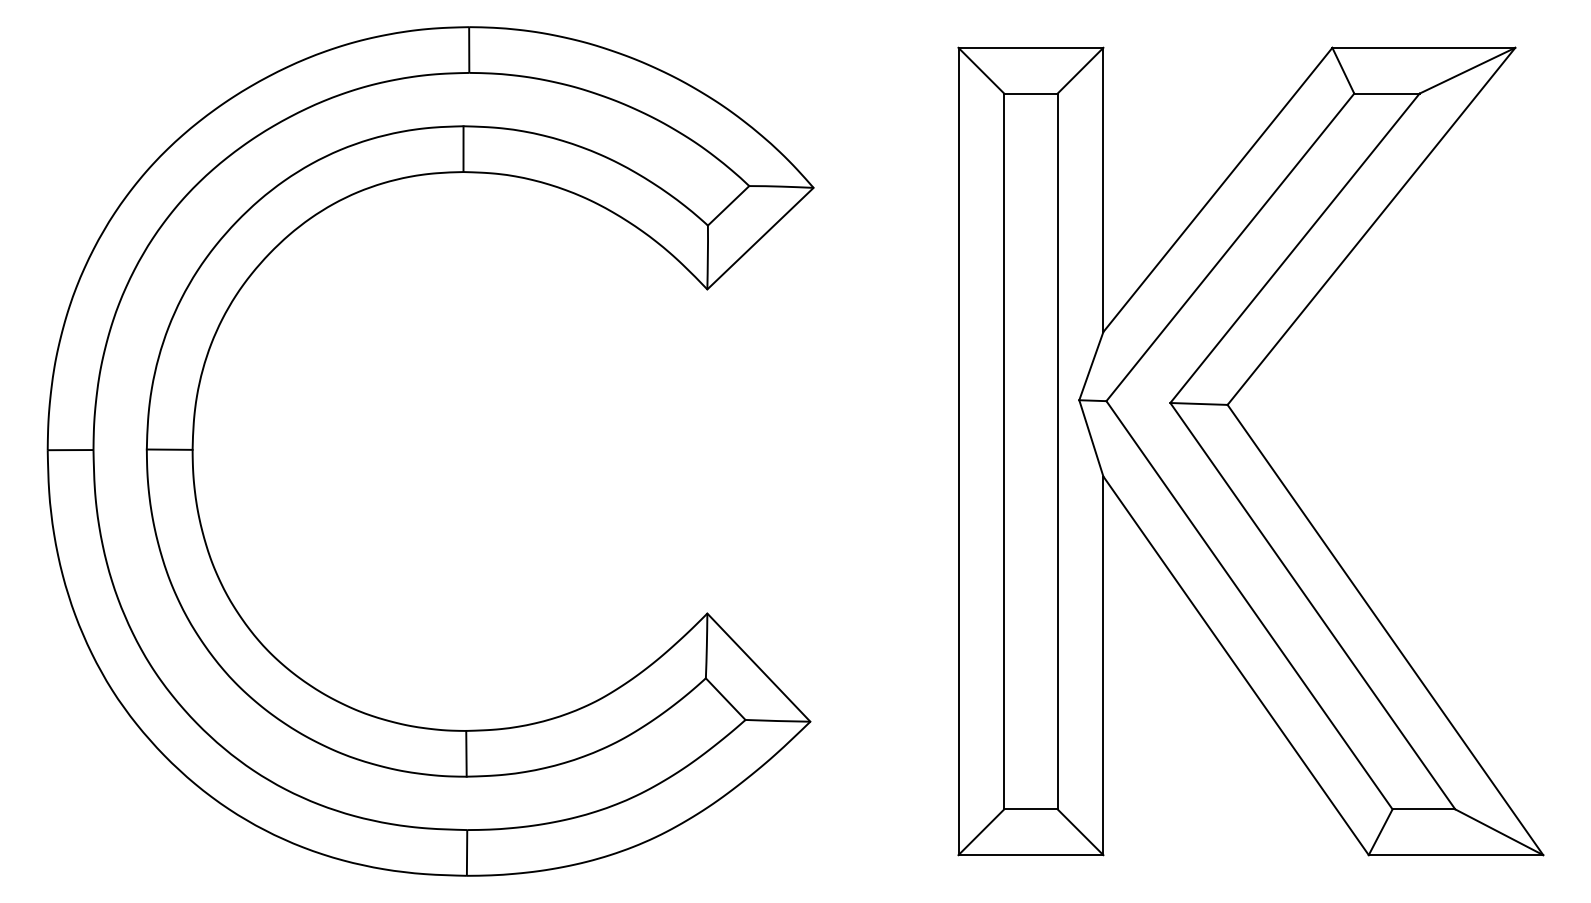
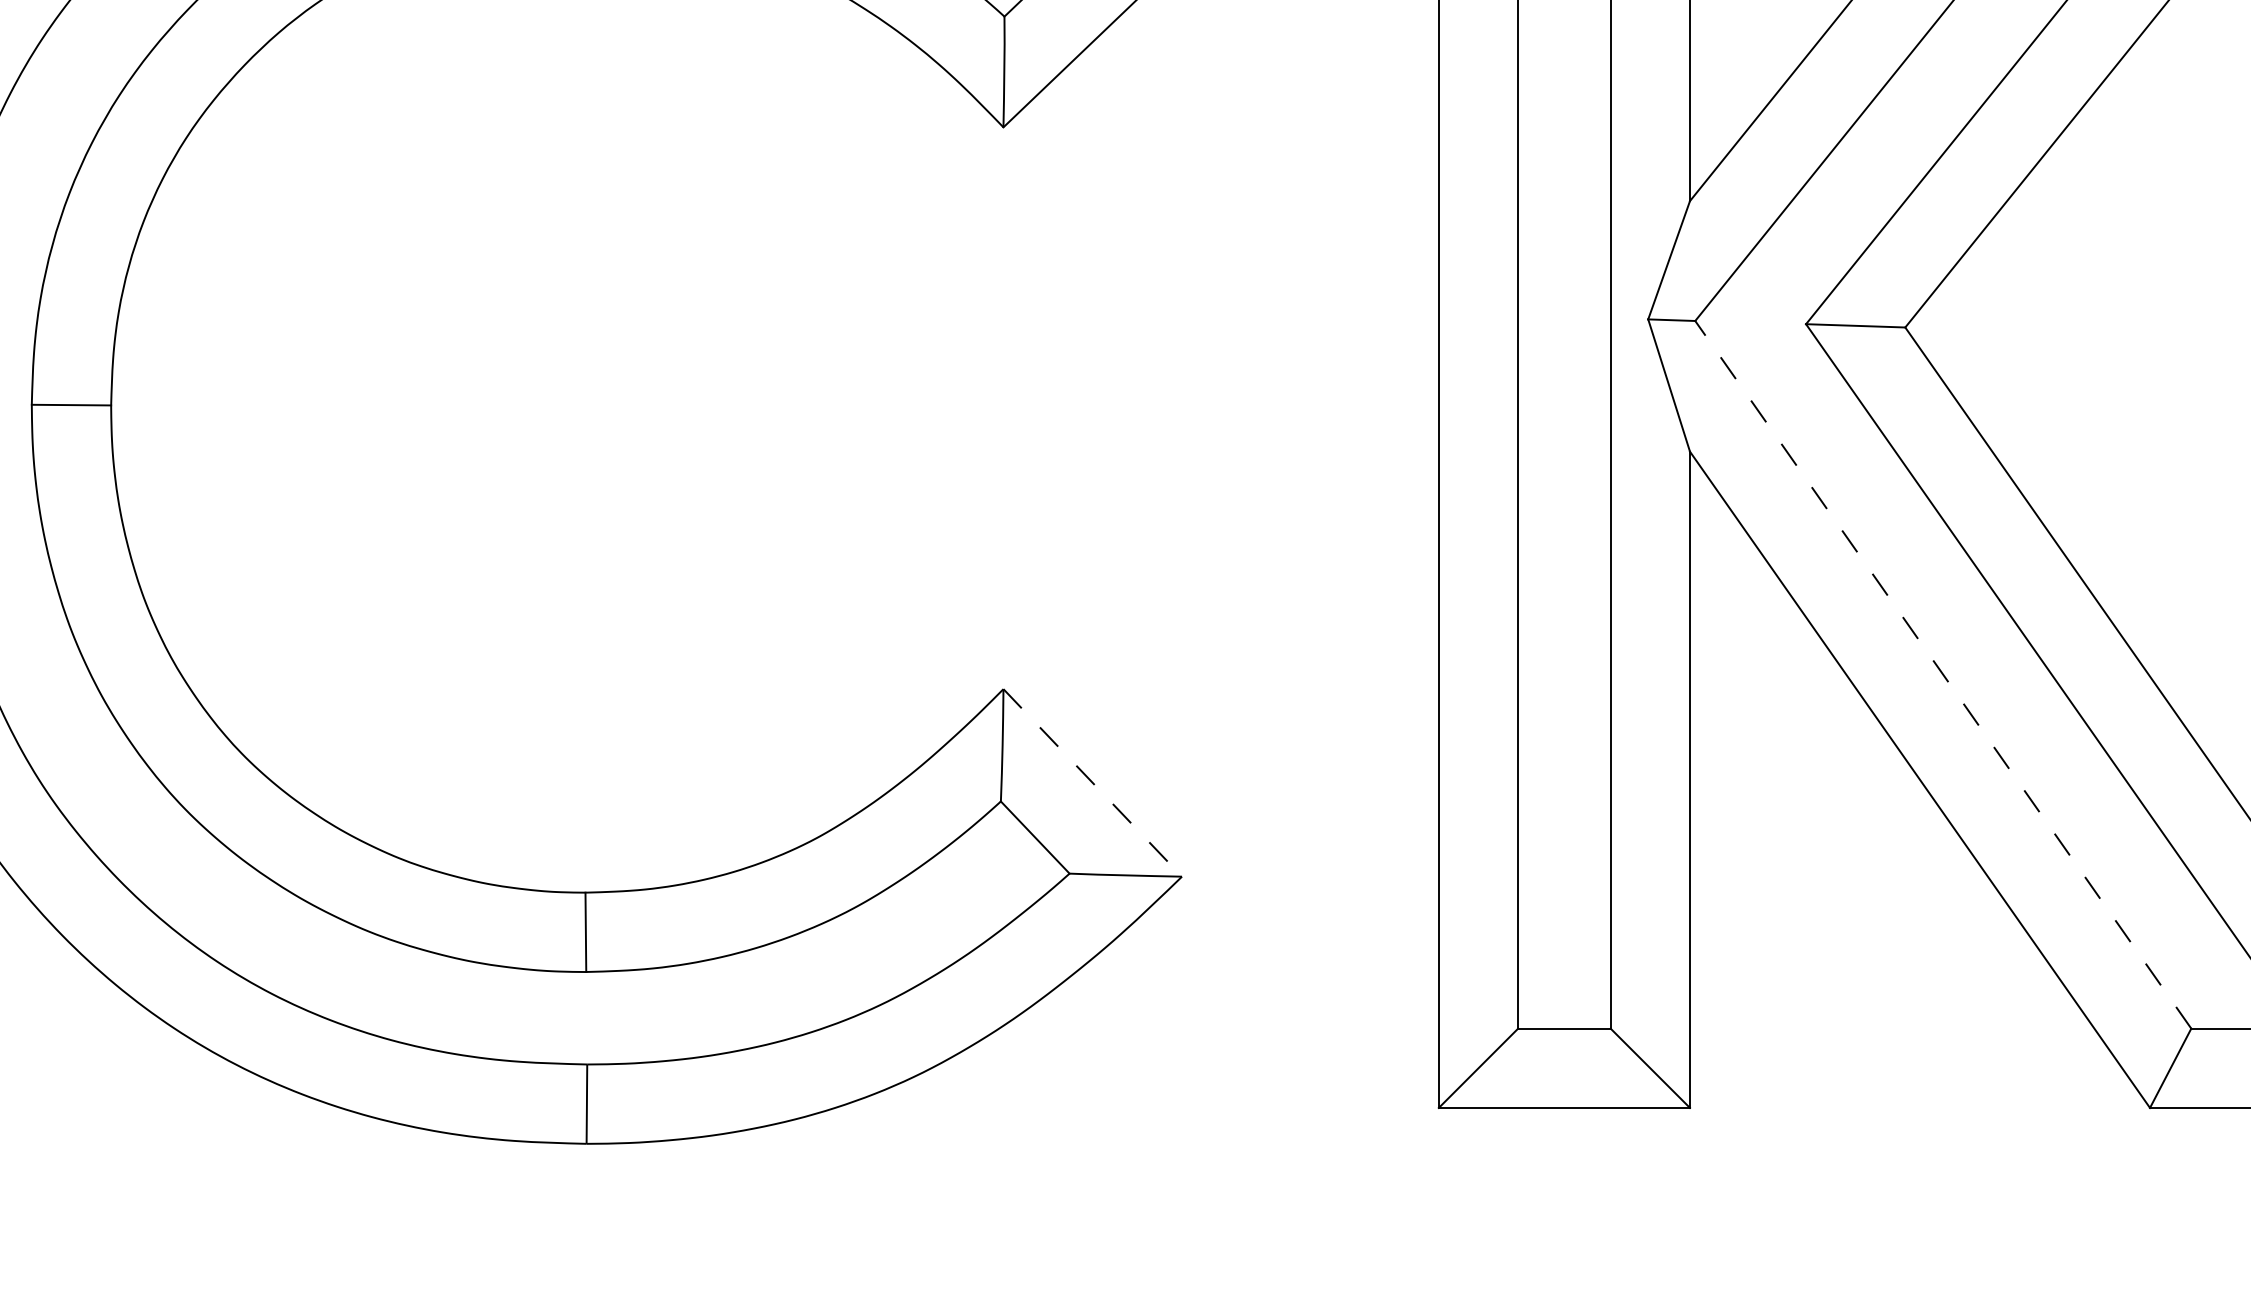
line: (1249, 604) -> (1943, 673), solid -> dashed
line: (758, 667) -> (1092, 782), solid -> dashed

